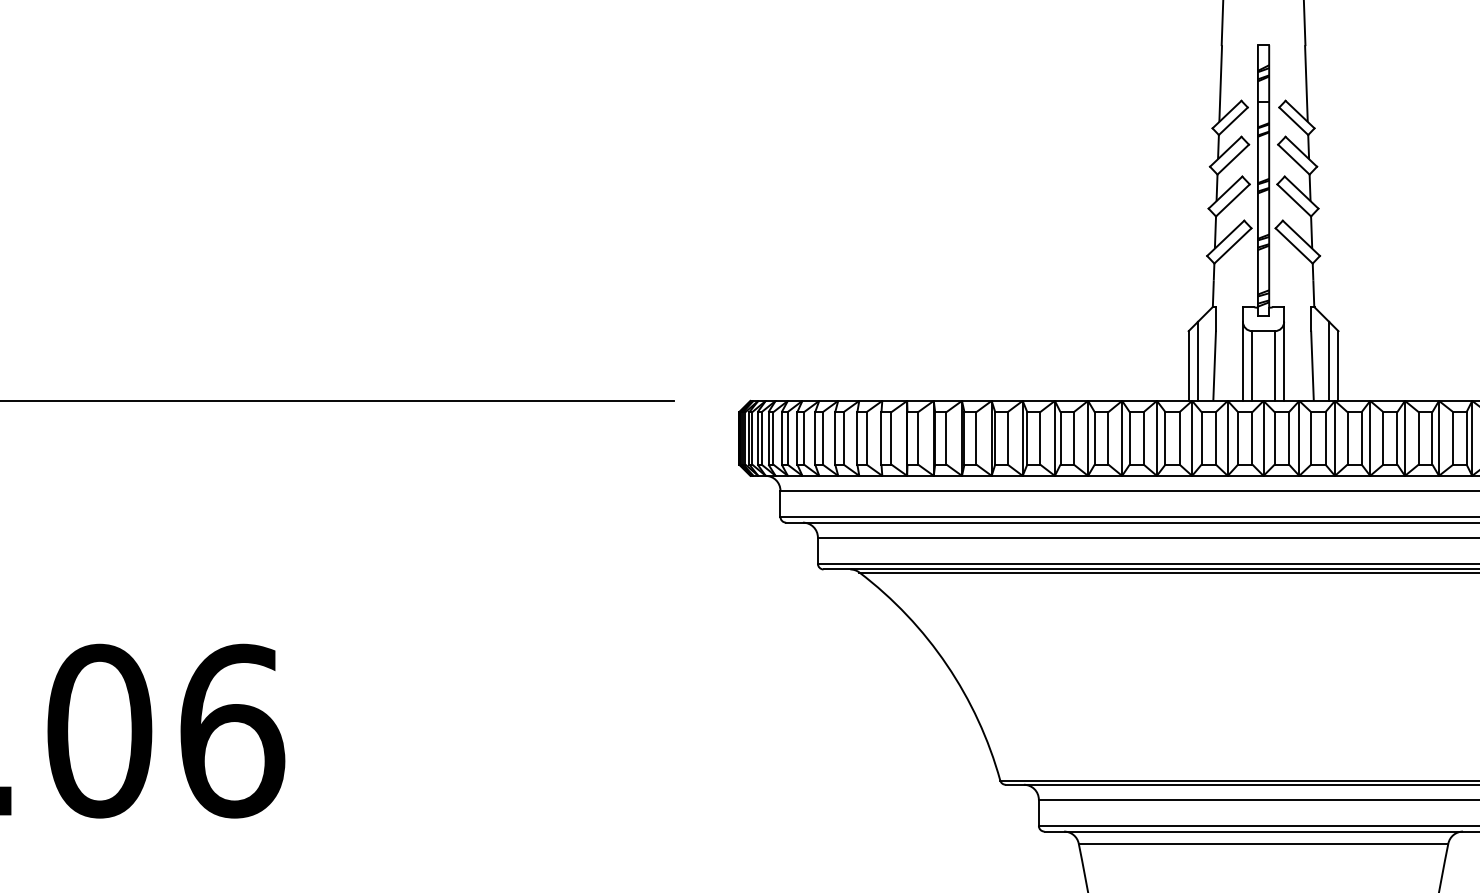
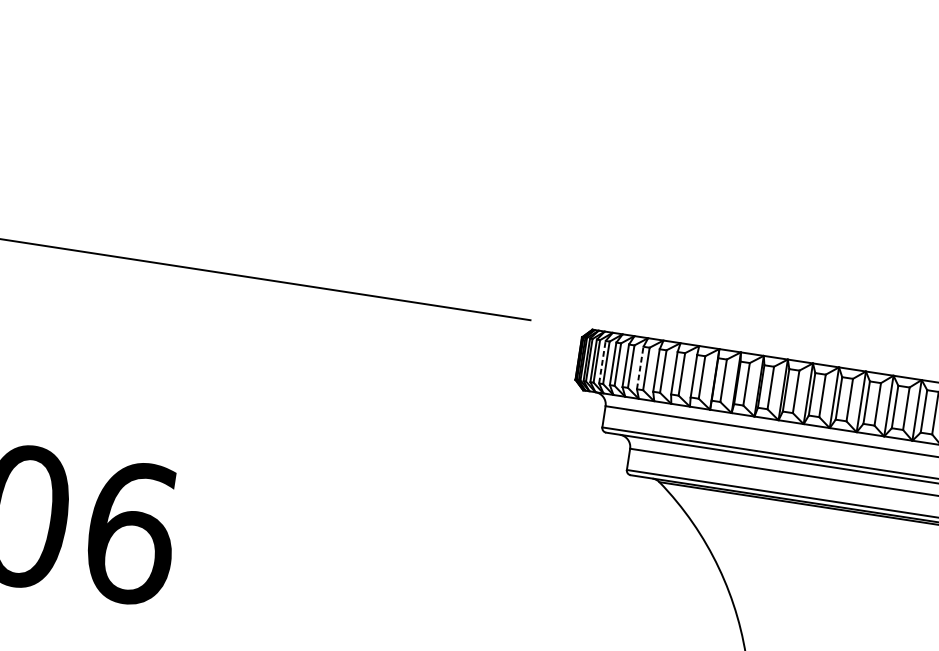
line: (768, 437) -> (602, 361), solid -> dashed
line: (815, 437) -> (640, 367), solid -> dashed

